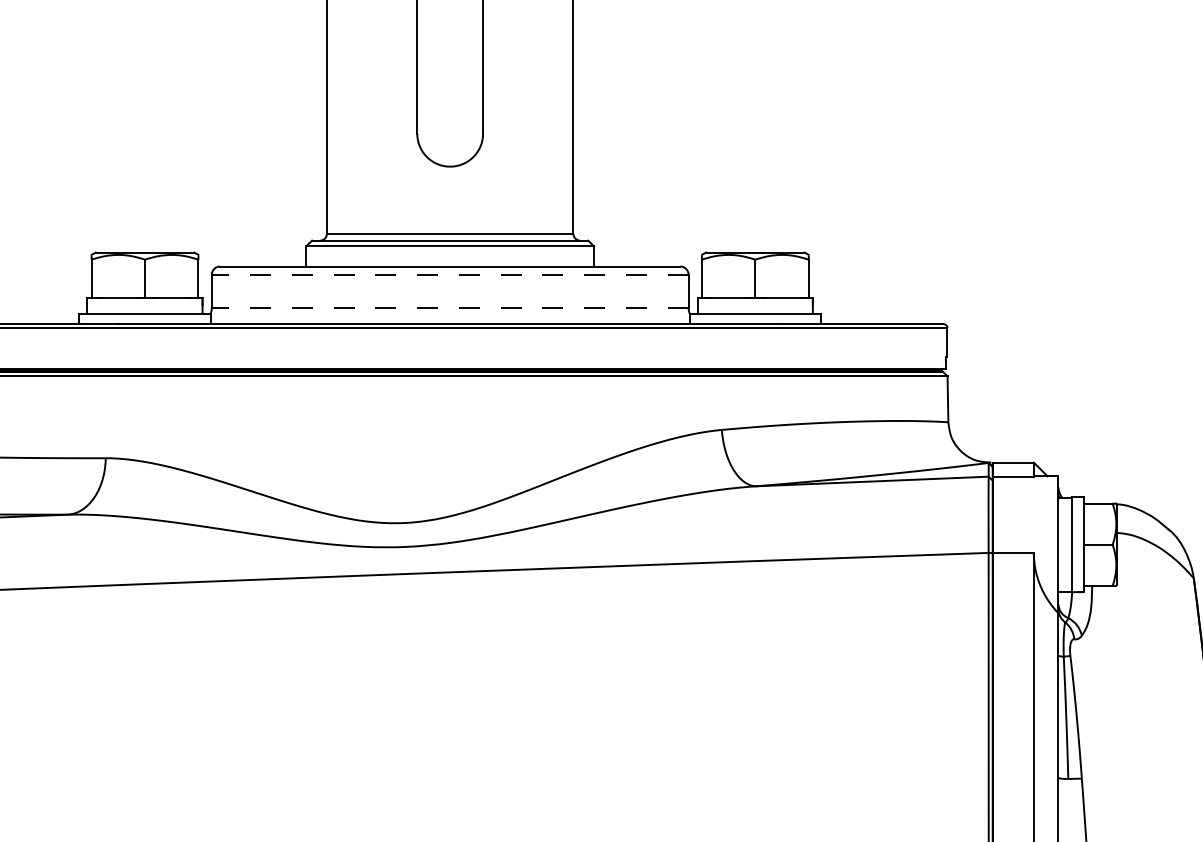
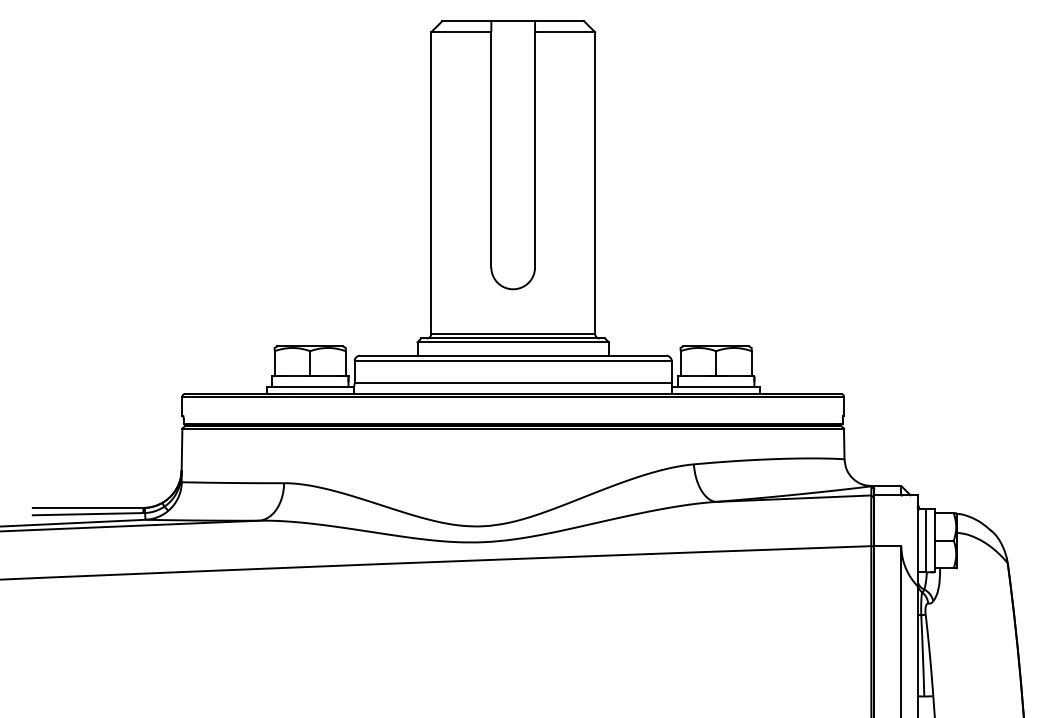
line: (450, 275) -> (513, 361), dashed -> solid
line: (450, 308) -> (513, 383), dashed -> solid

